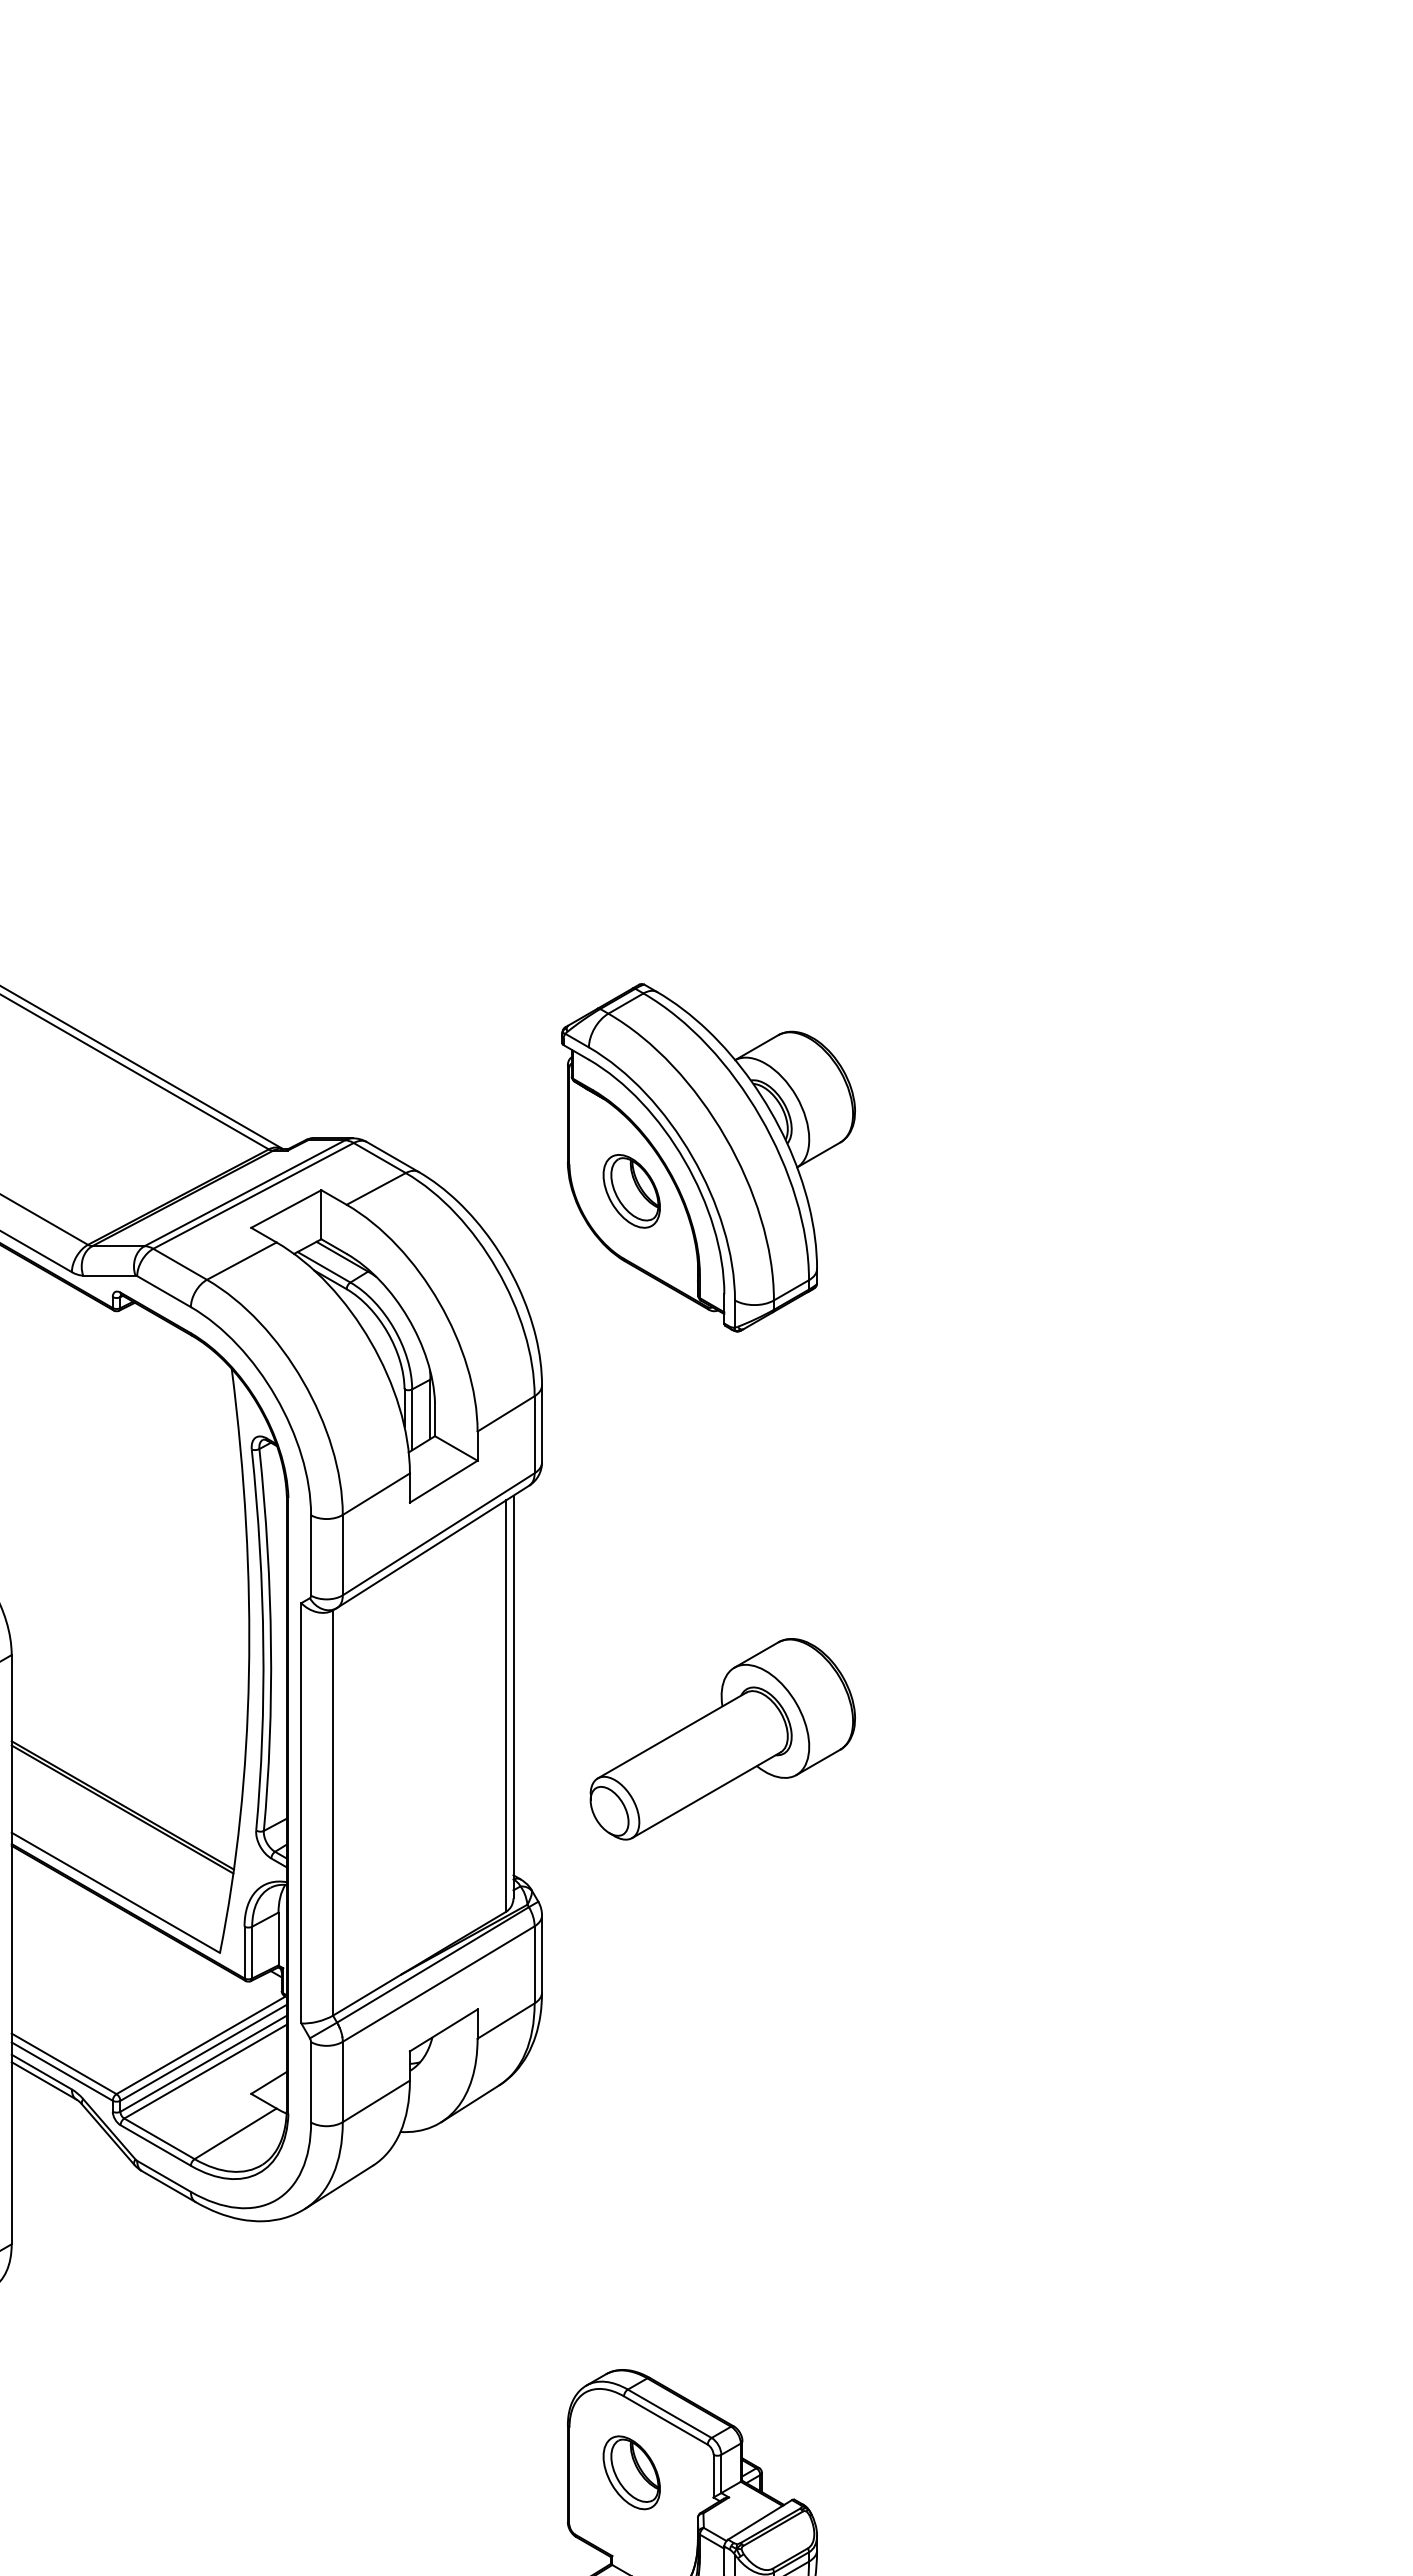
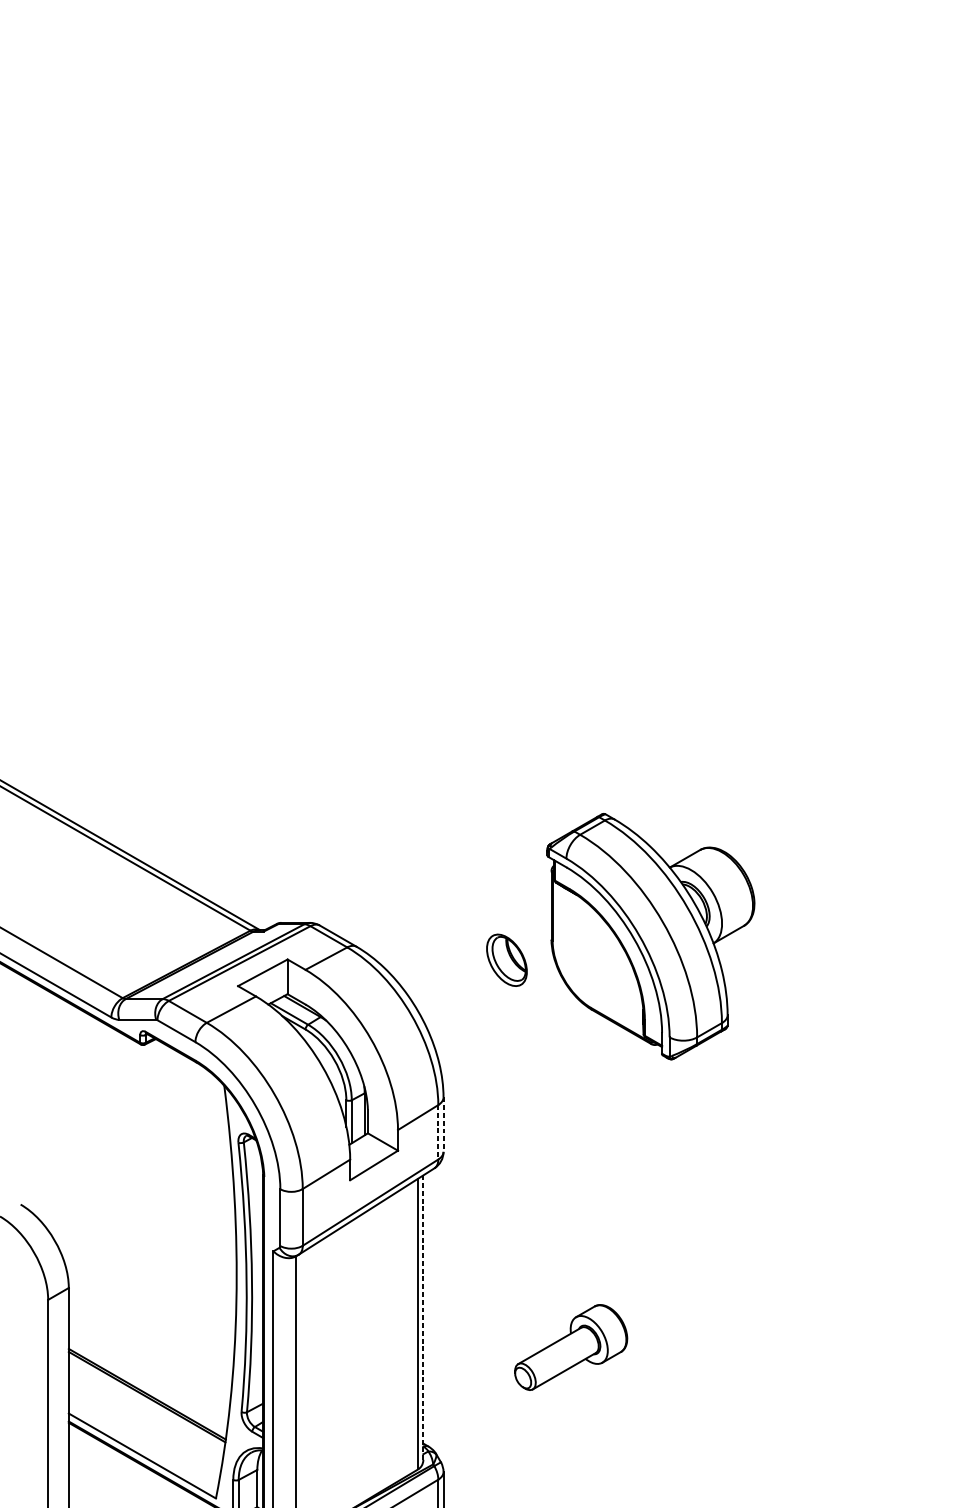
part: (708, 1157) -> (650, 936), moved
line: (542, 1423) -> (443, 1124), solid -> dashed
line: (534, 1434) -> (438, 1132), solid -> dashed
line: (513, 1697) -> (423, 1317), solid -> dashed
part: (722, 1739) -> (571, 1347), size x0.6

